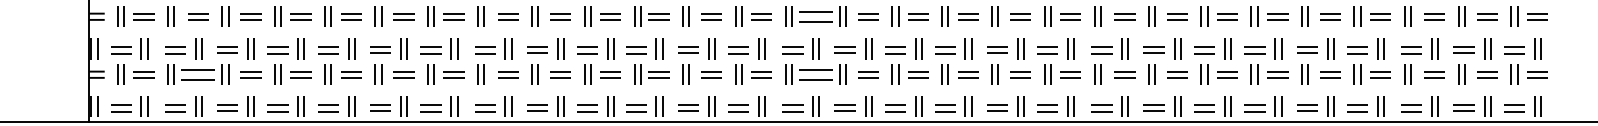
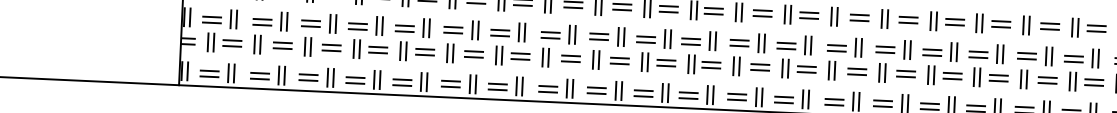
part: (815, 16) -> (859, 17), size x0.62
part: (198, 74) -> (282, 45), size x0.62
part: (815, 74) -> (856, 71), size x0.62

